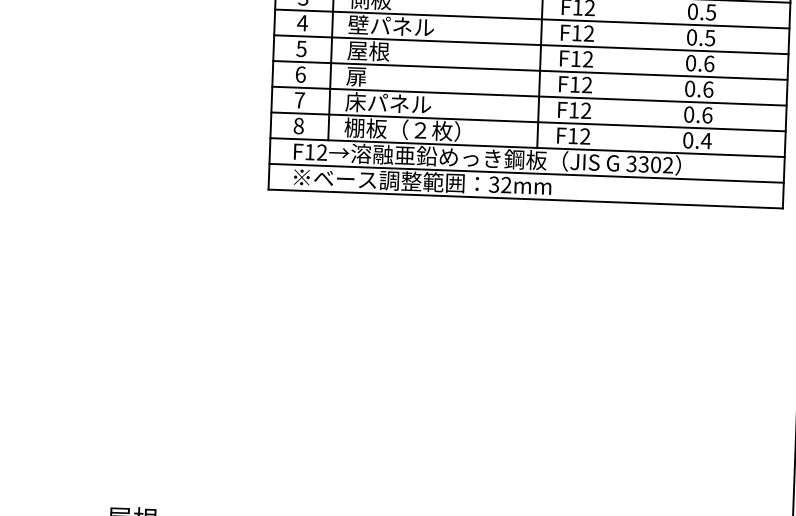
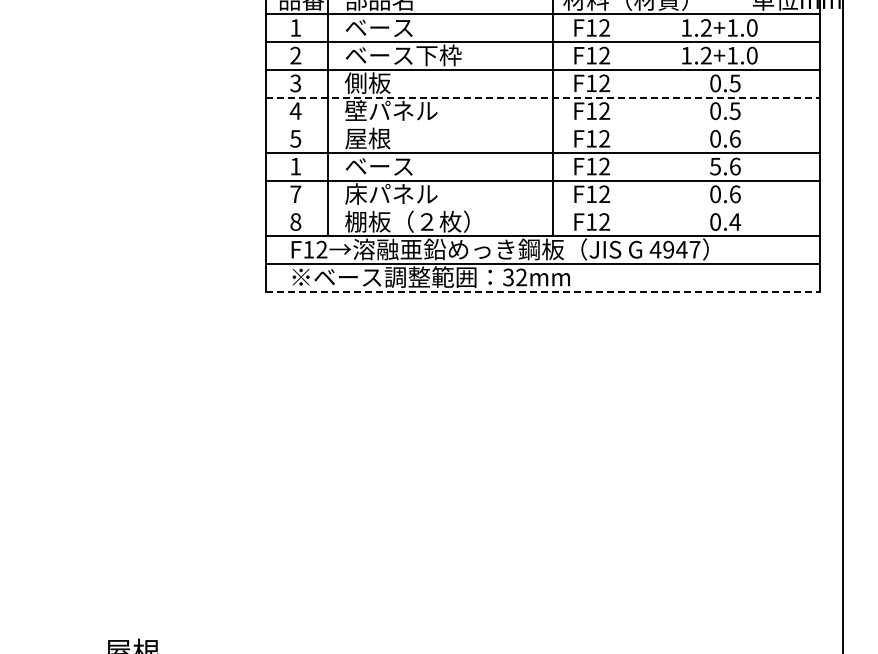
line: (532, 18) -> (543, 97), solid -> dashed
line: (530, 44) -> (542, 125), removed
text: (300, 74) -> (295, 166), 6 -> 1
text: (377, 77) -> (378, 166), 扉 -> ベース
text: (690, 88) -> (715, 166), 0.6 -> 5.6
line: (528, 121) -> (542, 208), removed
text: (649, 164) -> (674, 249), 3302 -> 4947
line: (526, 198) -> (543, 291), solid -> dashed

